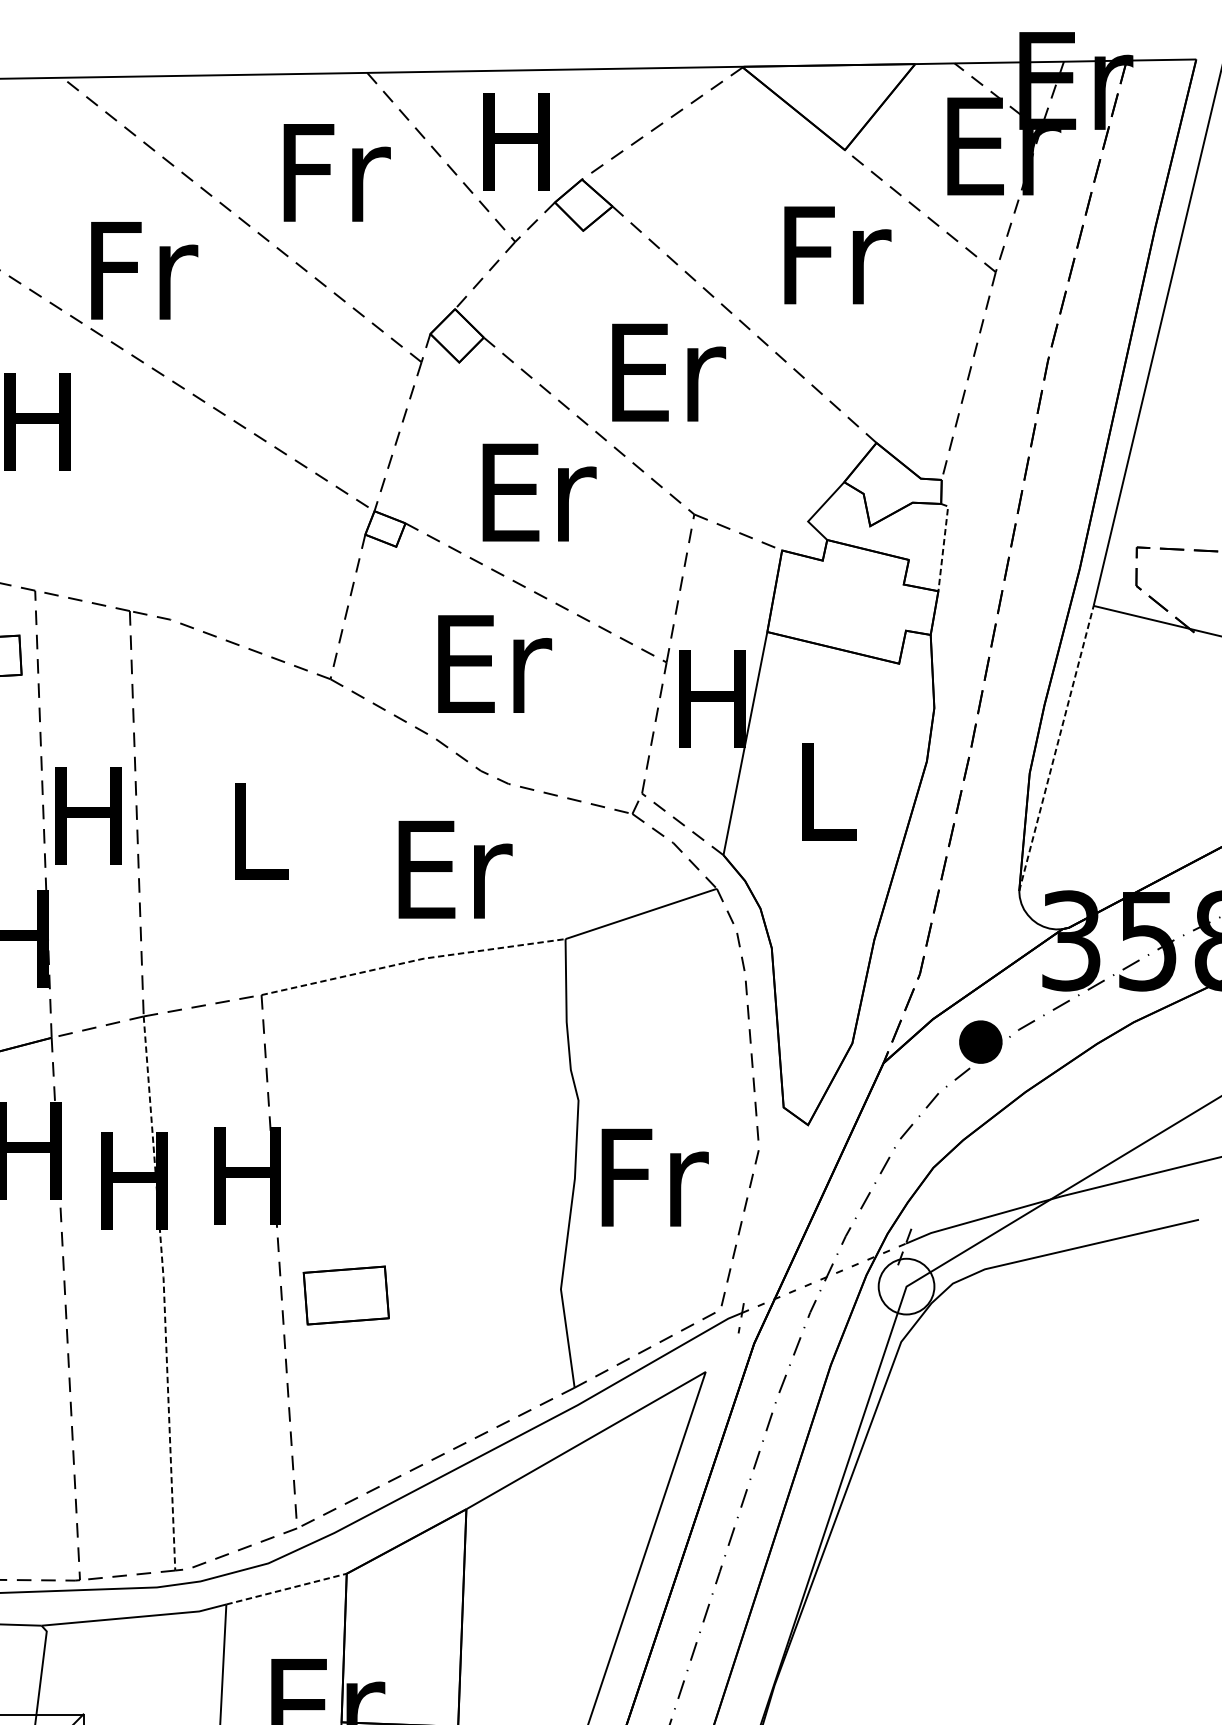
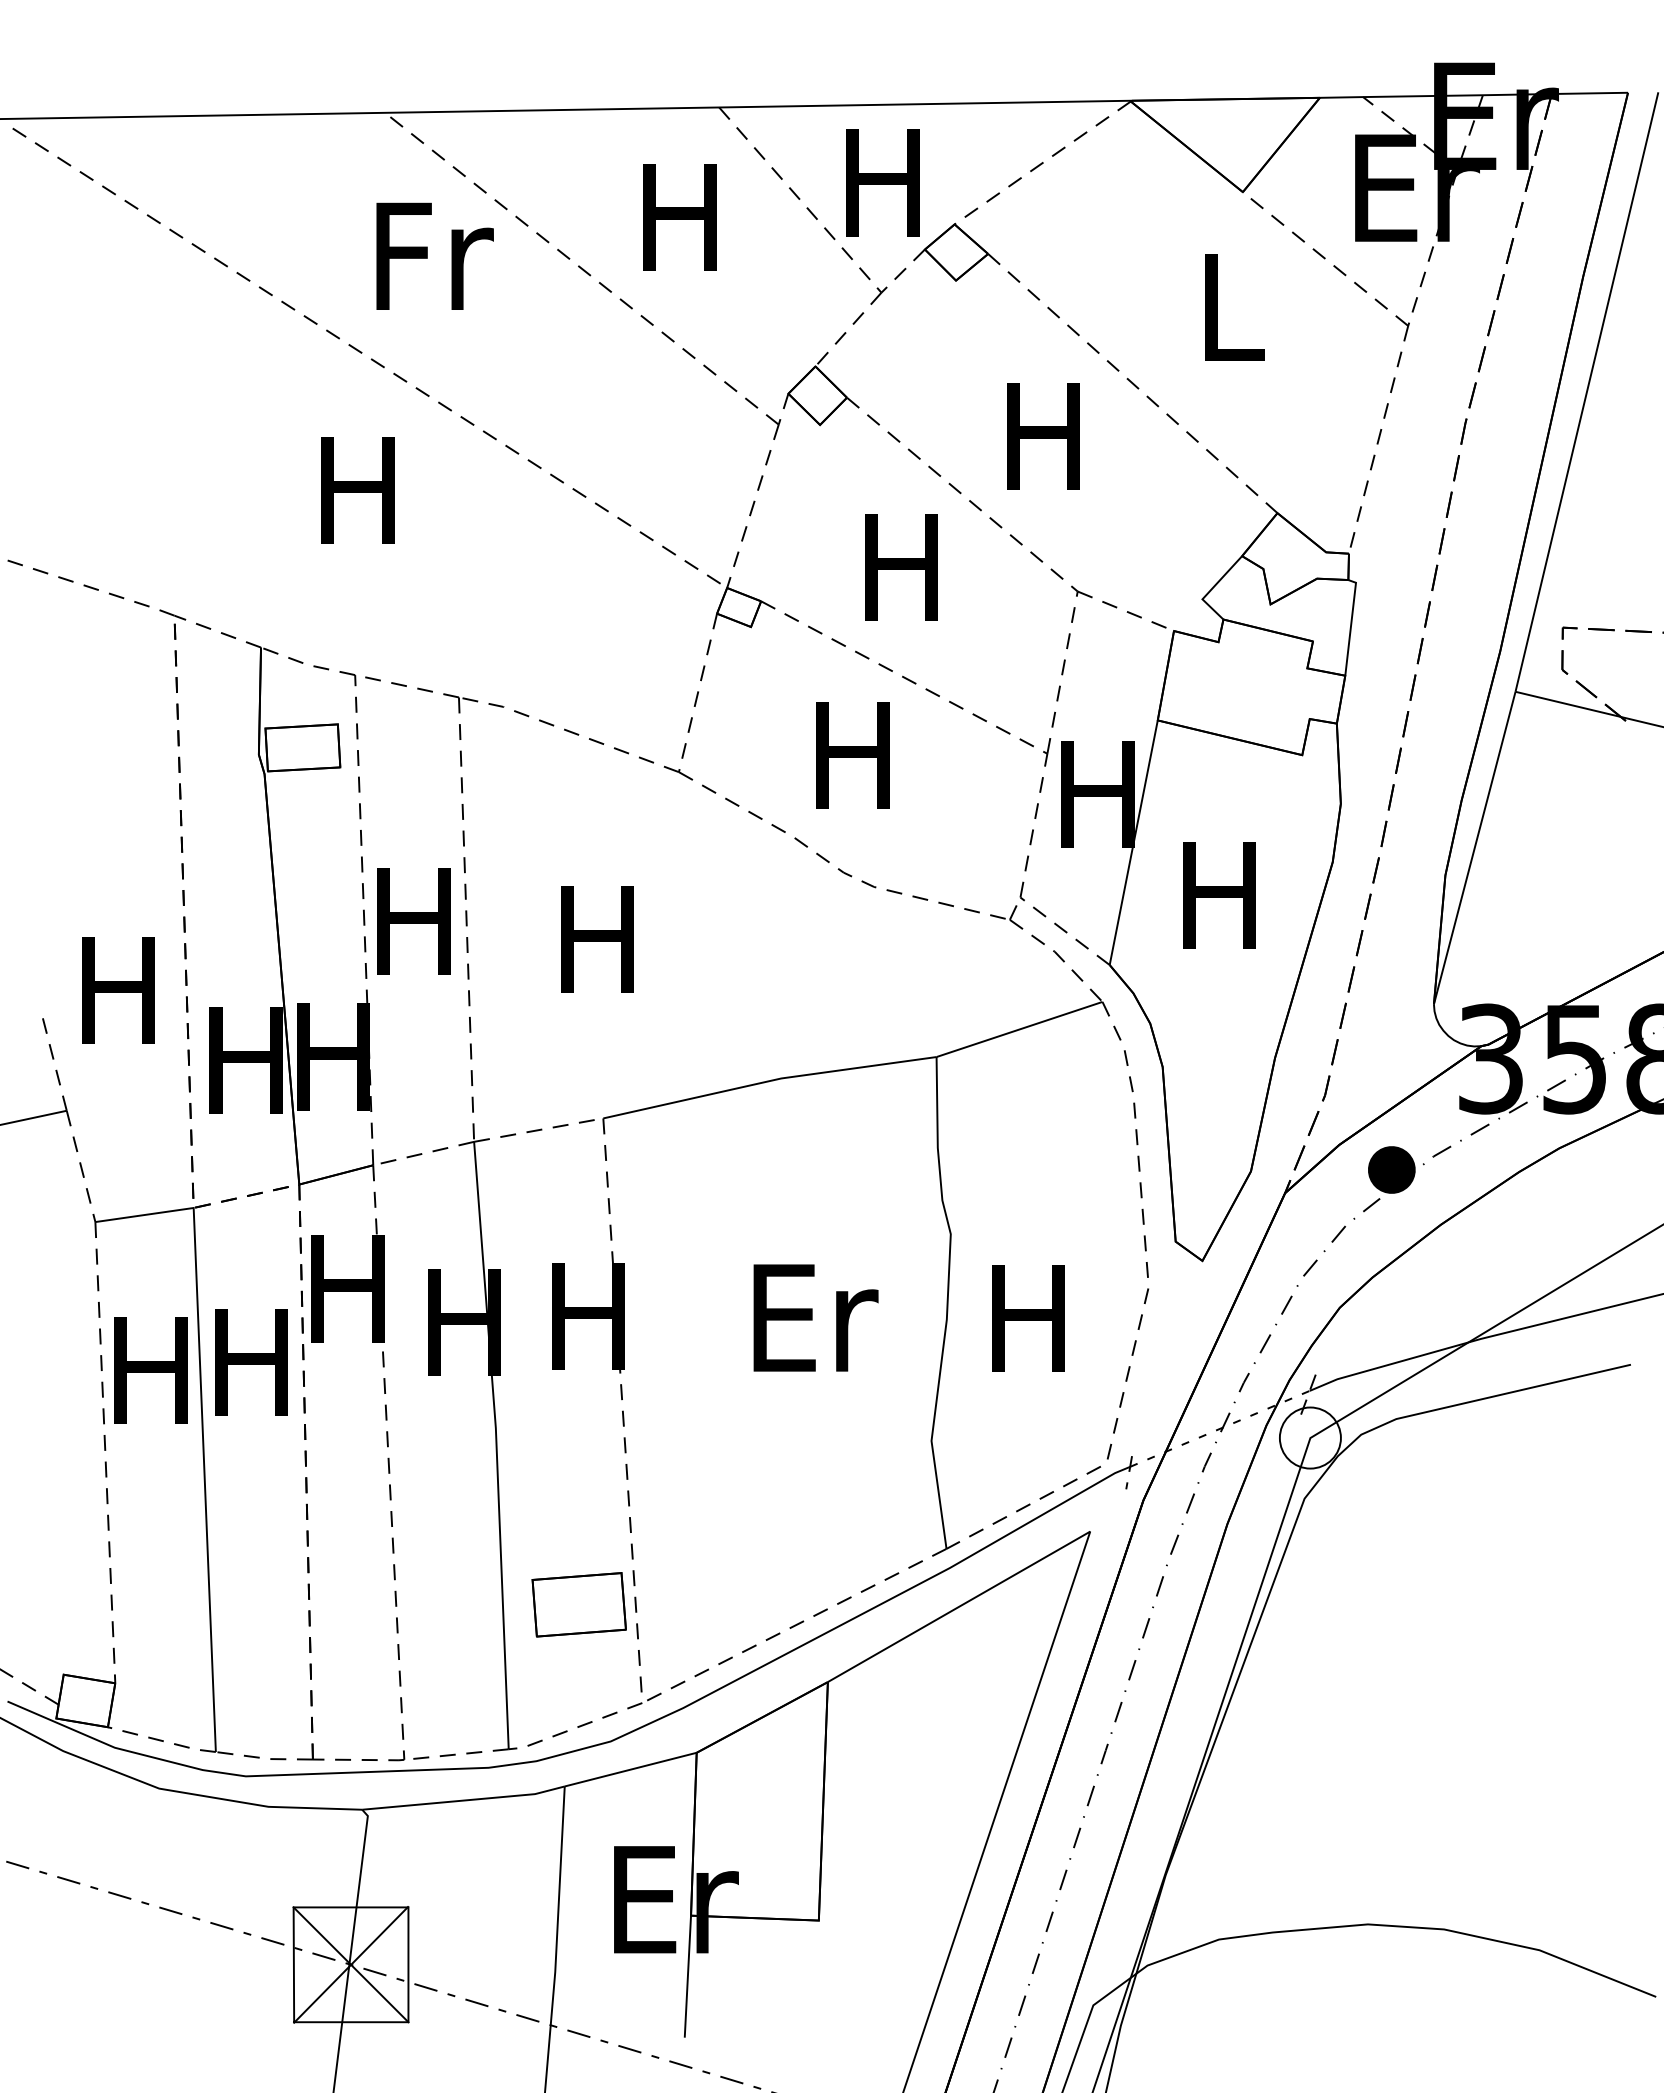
text: (337, 172) -> (686, 216), Fr -> H
text: (837, 255) -> (1234, 307), Fr -> L
text: (144, 269) -> (434, 255), moved
text: (668, 372) -> (1049, 435), Er -> H
text: (539, 492) -> (907, 567), Er -> H
line: (944, 544) -> (1351, 624), dashed -> solid
text: (495, 664) -> (859, 755), Er -> H
line: (1056, 748) -> (1474, 848), dashed -> solid
text: (823, 791) -> (1219, 895), L -> H
text: (256, 831) -> (597, 939), L -> H
text: (455, 869) -> (815, 1317), moved
line: (413, 961) -> (769, 1081), dashed -> solid
text: (654, 1177) -> (1034, 1318), Fr -> H
line: (164, 1293) -> (496, 1445), dashed -> solid
part: (345, 1295) -> (578, 1604), moved
line: (287, 1588) -> (631, 1769), dashed -> solid

